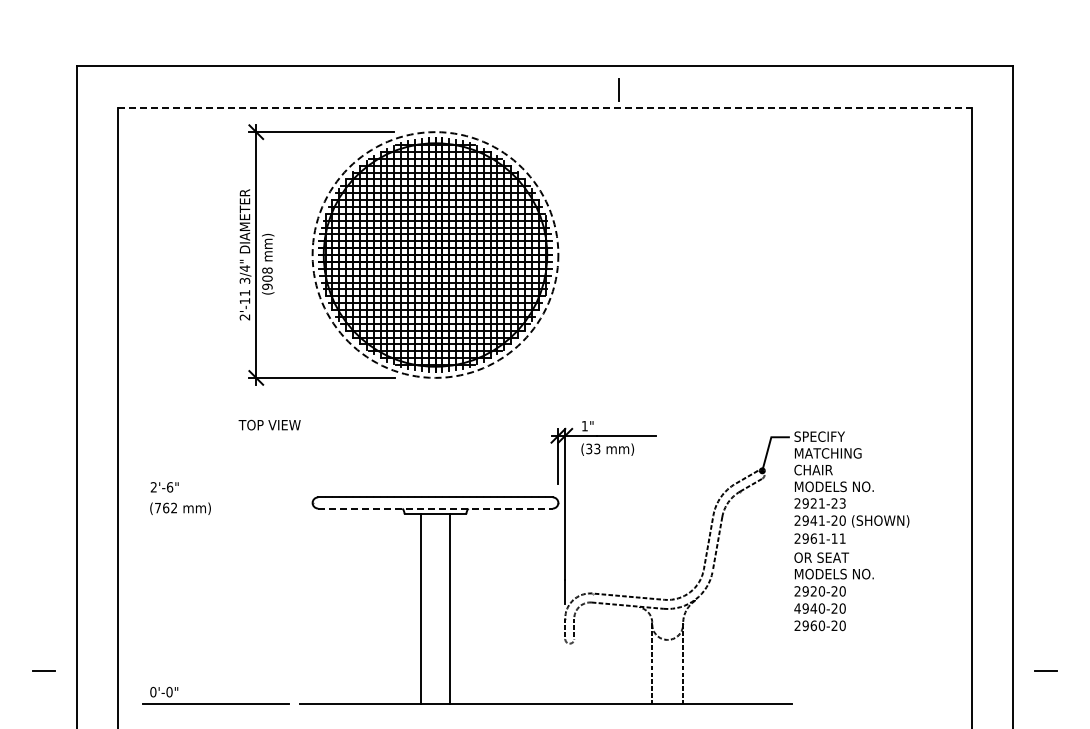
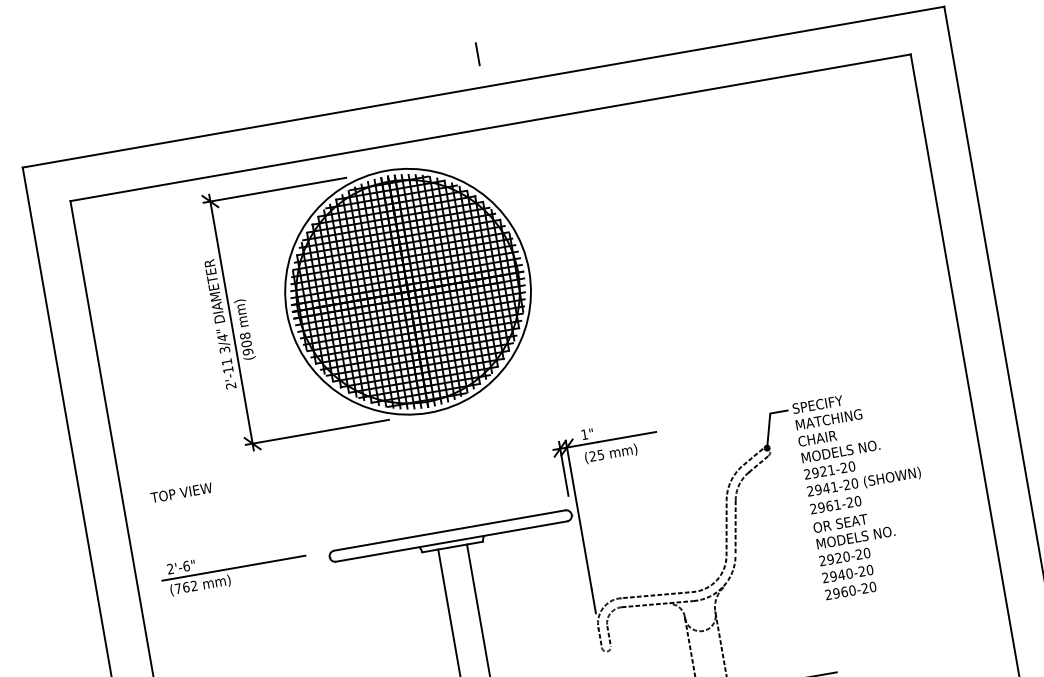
line: (618, 89) -> (477, 53), moved
line: (544, 107) -> (490, 127), dashed -> solid
circle: (435, 254) -> (407, 291), dashed -> solid
text: (269, 424) -> (181, 492), moved
text: (593, 448) -> (597, 455), (33 -> (25
line: (215, 497) -> (233, 568), added
text: (842, 503) -> (851, 466), 2921-23 -> 2921-20
line: (436, 508) -> (452, 541), dashed -> solid
text: (838, 538) -> (853, 501), 2961-11 -> 2961-20
text: (797, 608) -> (825, 577), 4940-20 -> 2940-20

